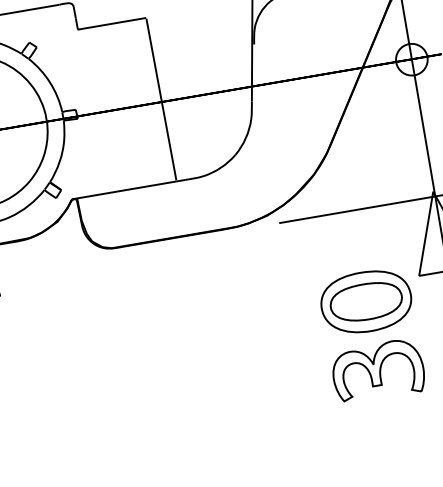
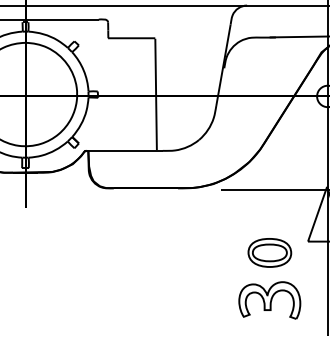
part: (365, 301) -> (269, 252), size x0.7

